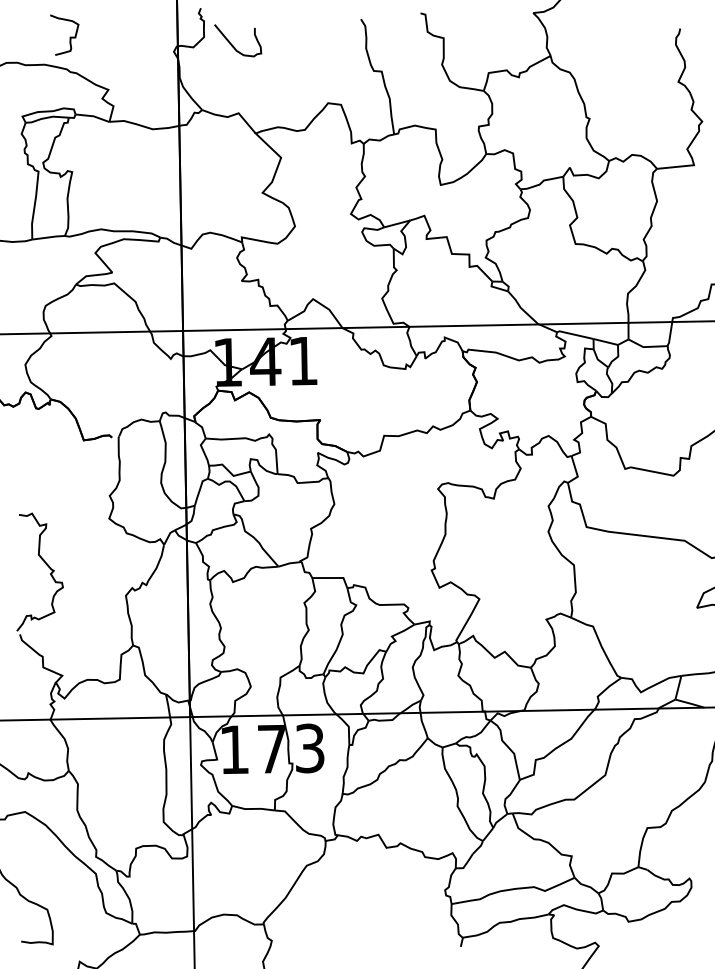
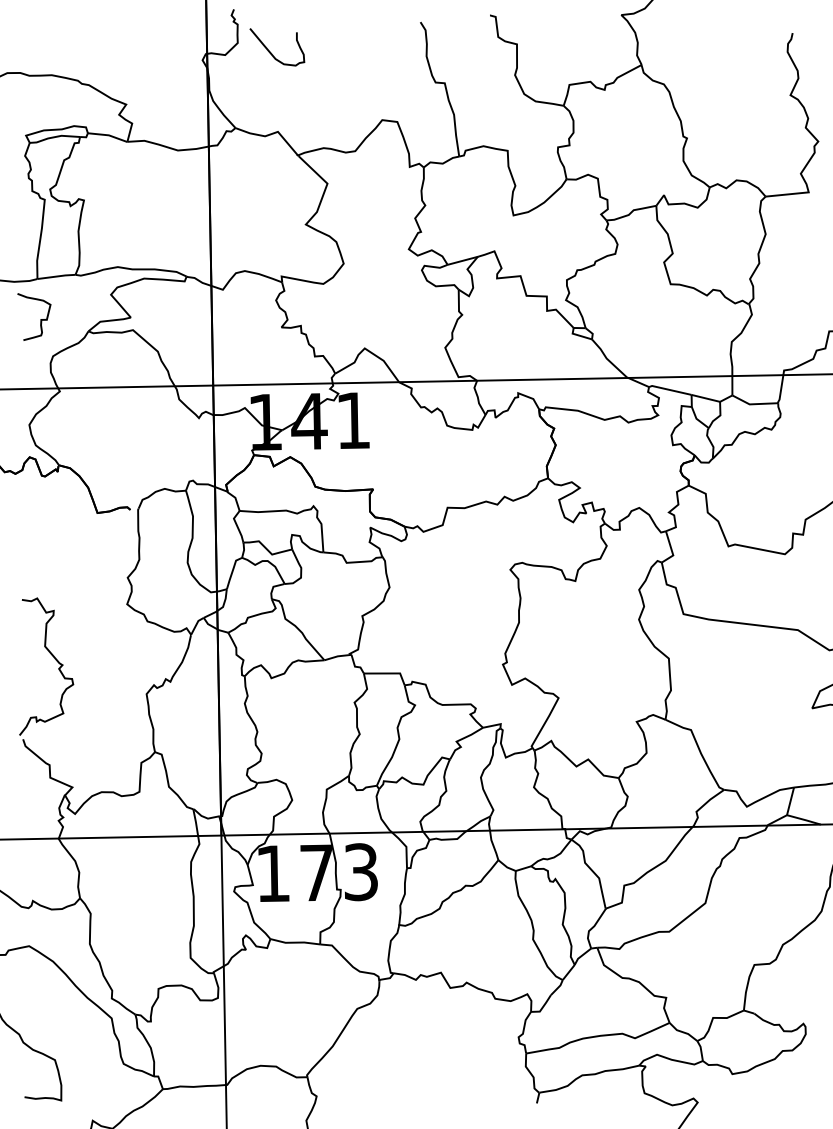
curve: (69, 37) -> (40, 319), moved

